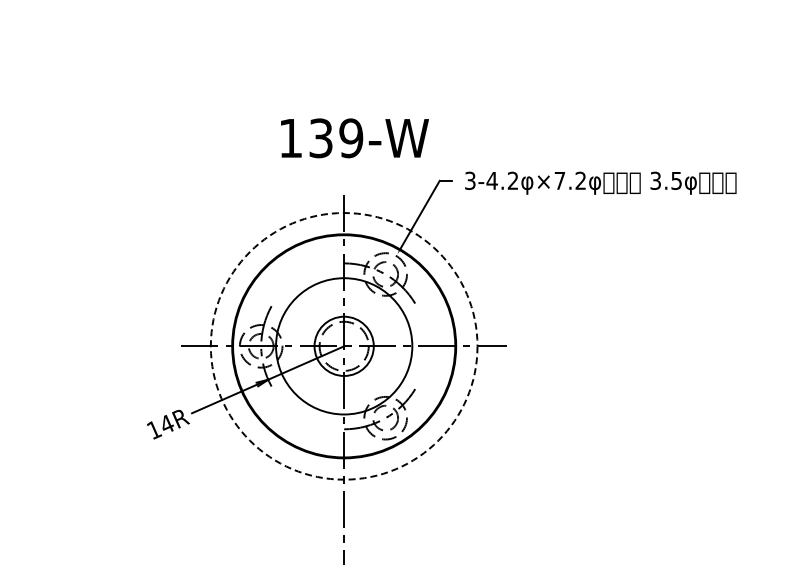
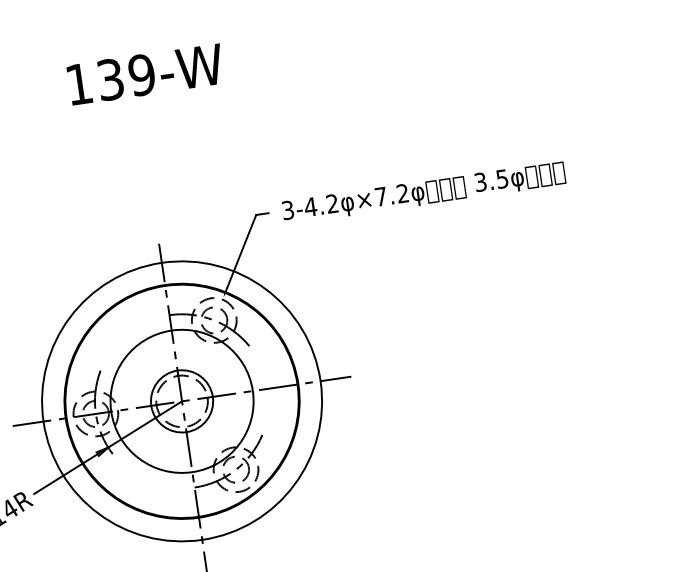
text: (354, 138) -> (145, 74), moved
circle: (343, 346) -> (181, 401), dashed -> solid

